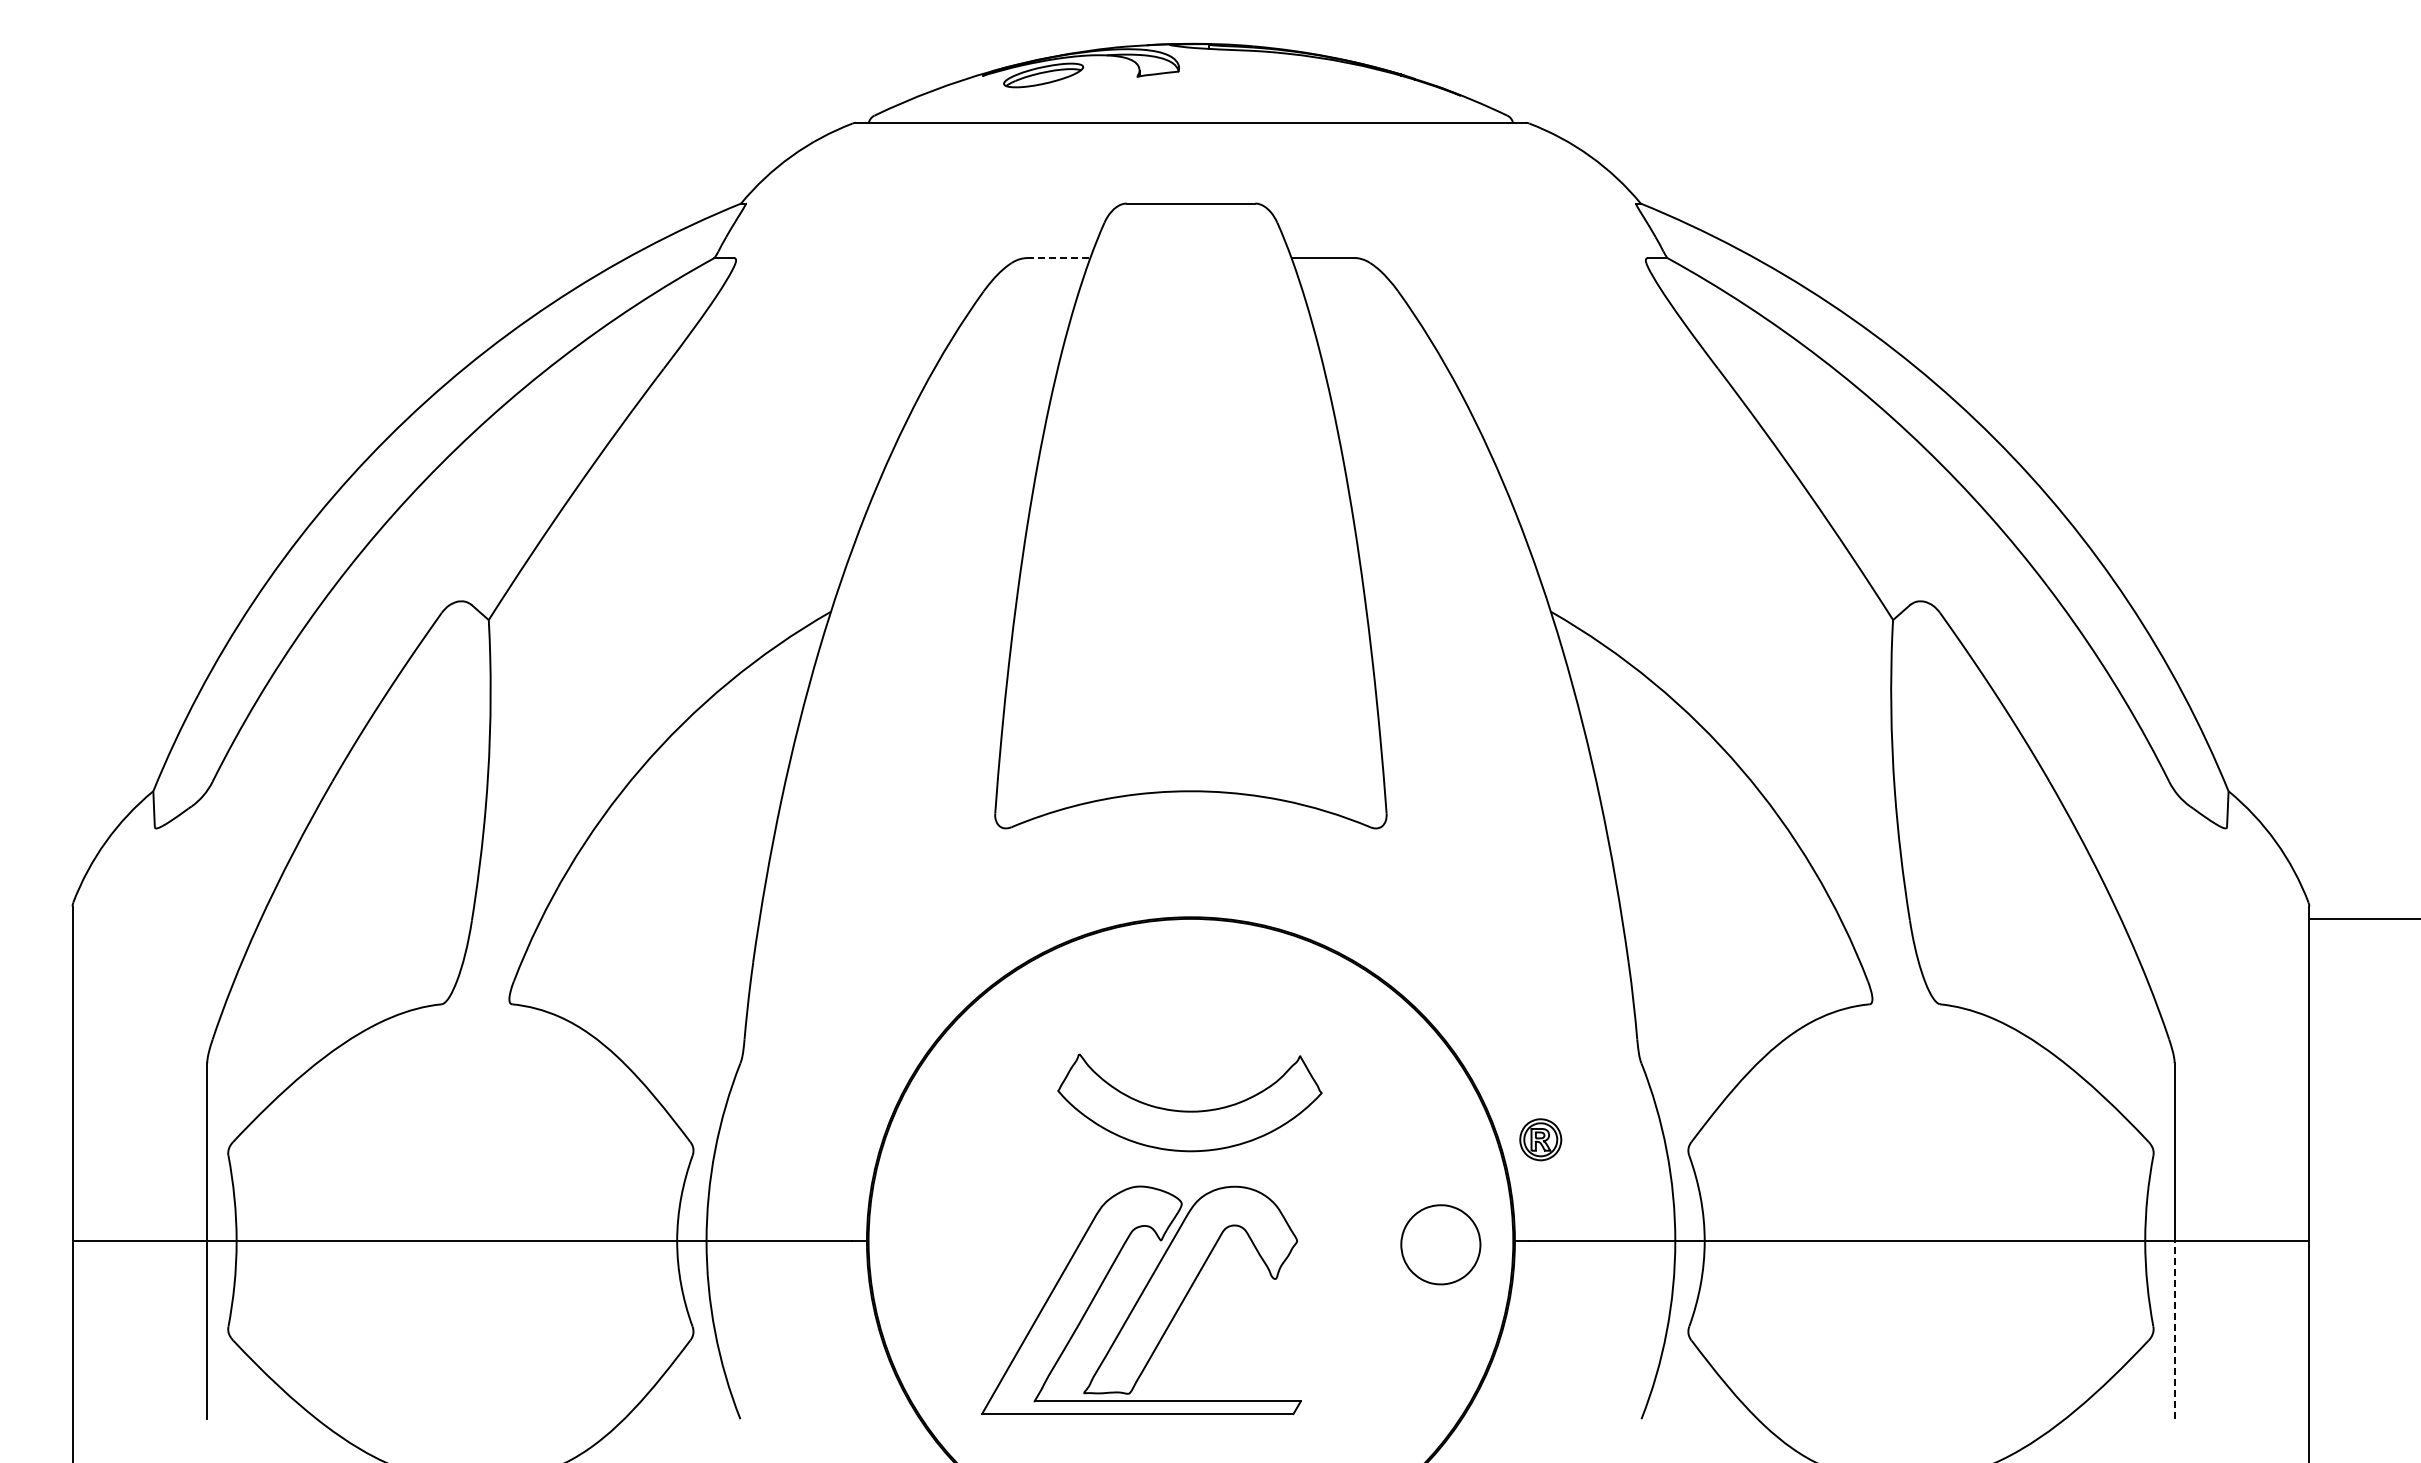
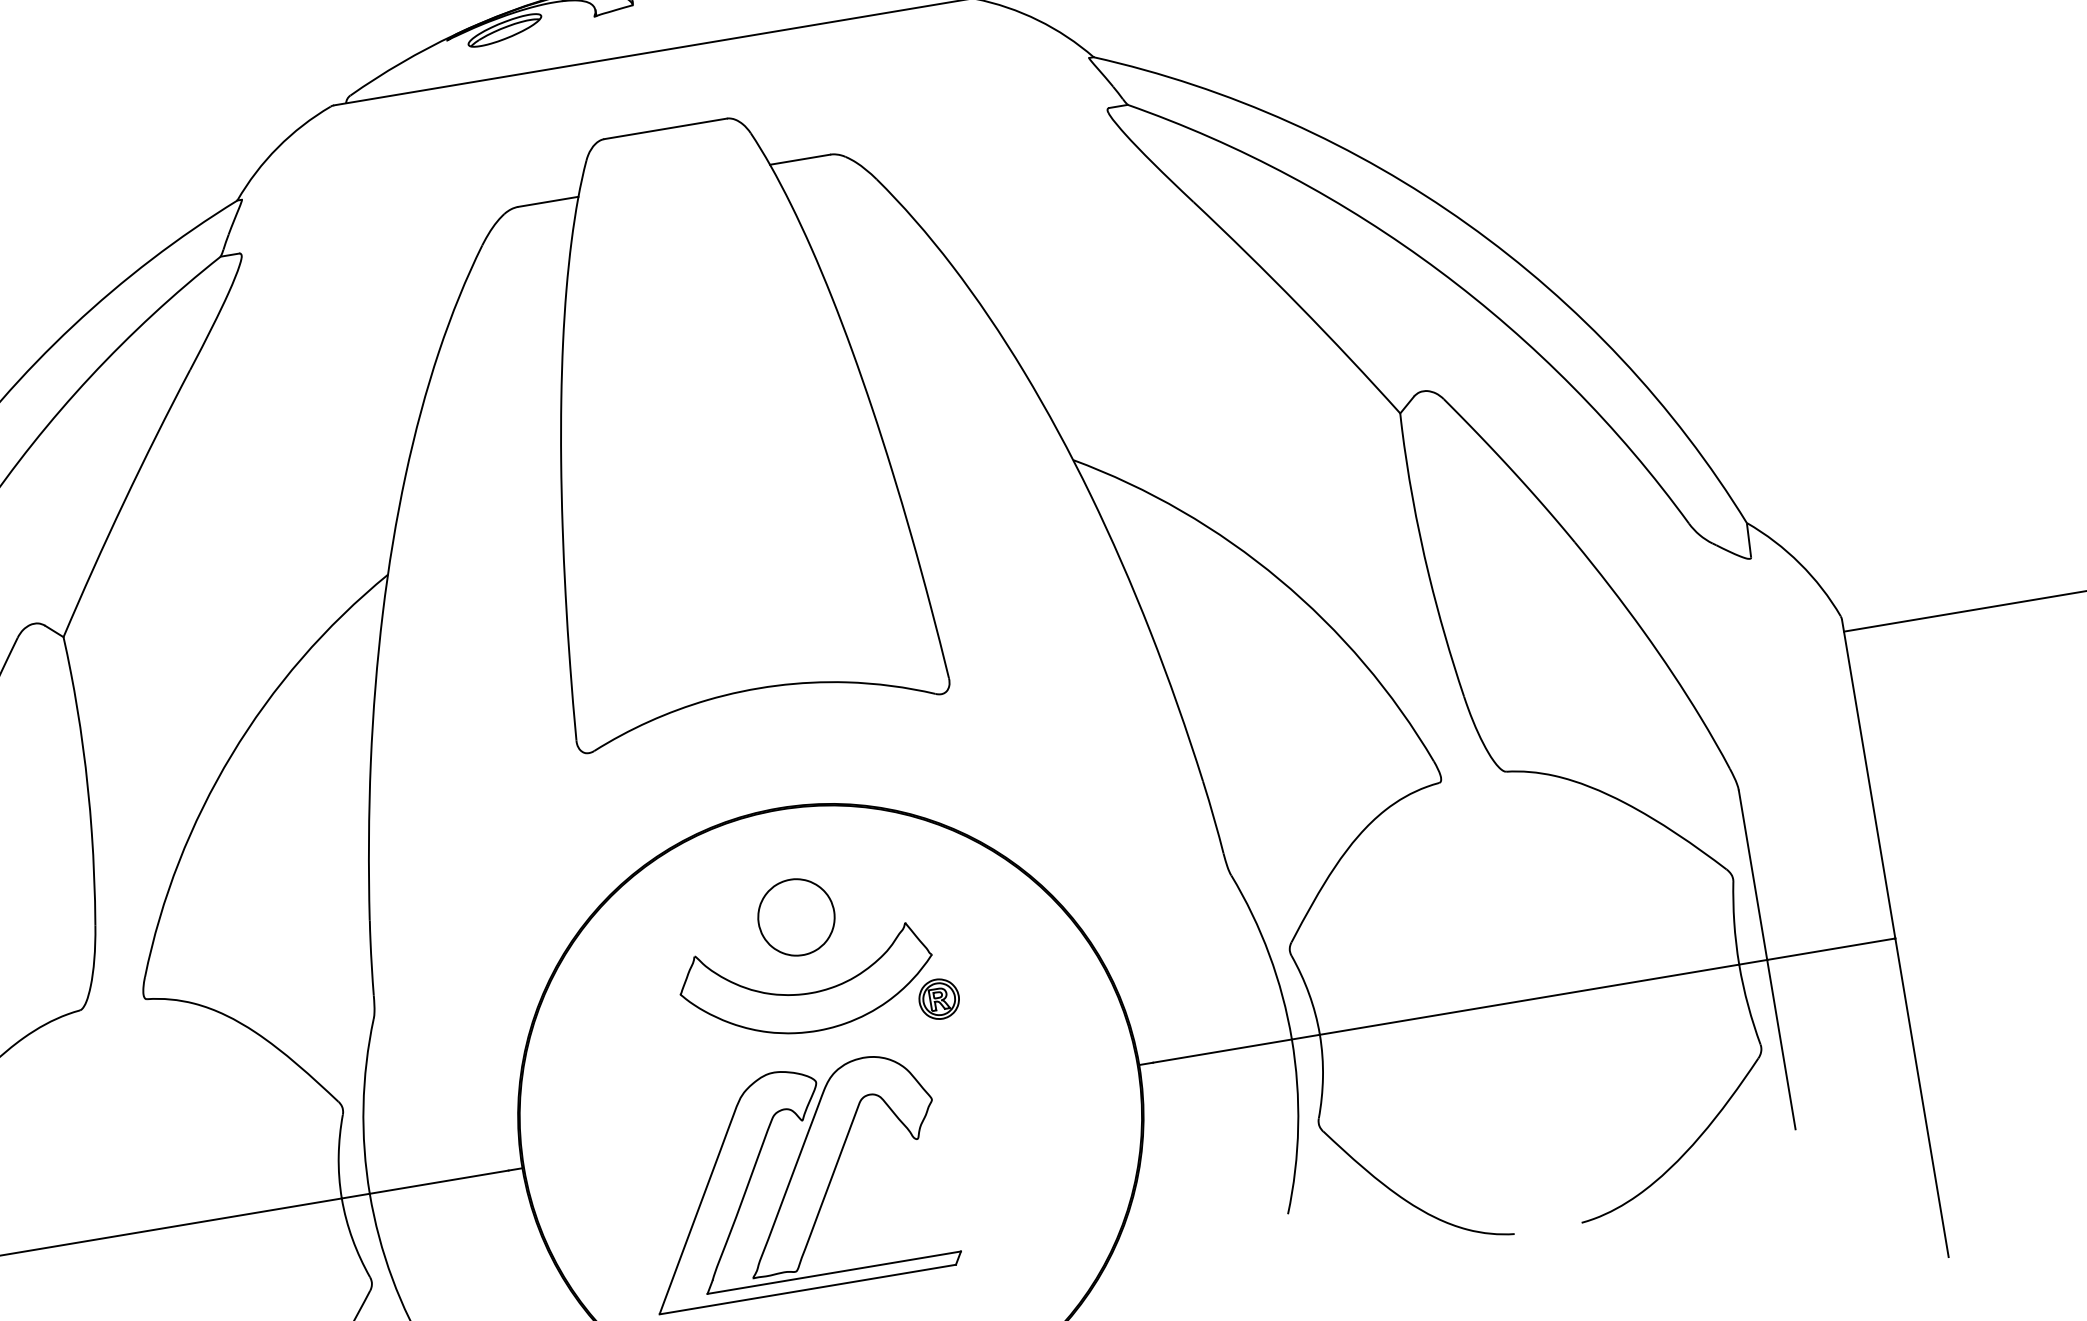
line: (1058, 258) -> (548, 202), dashed -> solid
part: (1540, 1139) -> (938, 998), moved
part: (1440, 1244) -> (796, 917), moved
line: (2174, 1330) -> (1781, 1044), dashed -> solid

